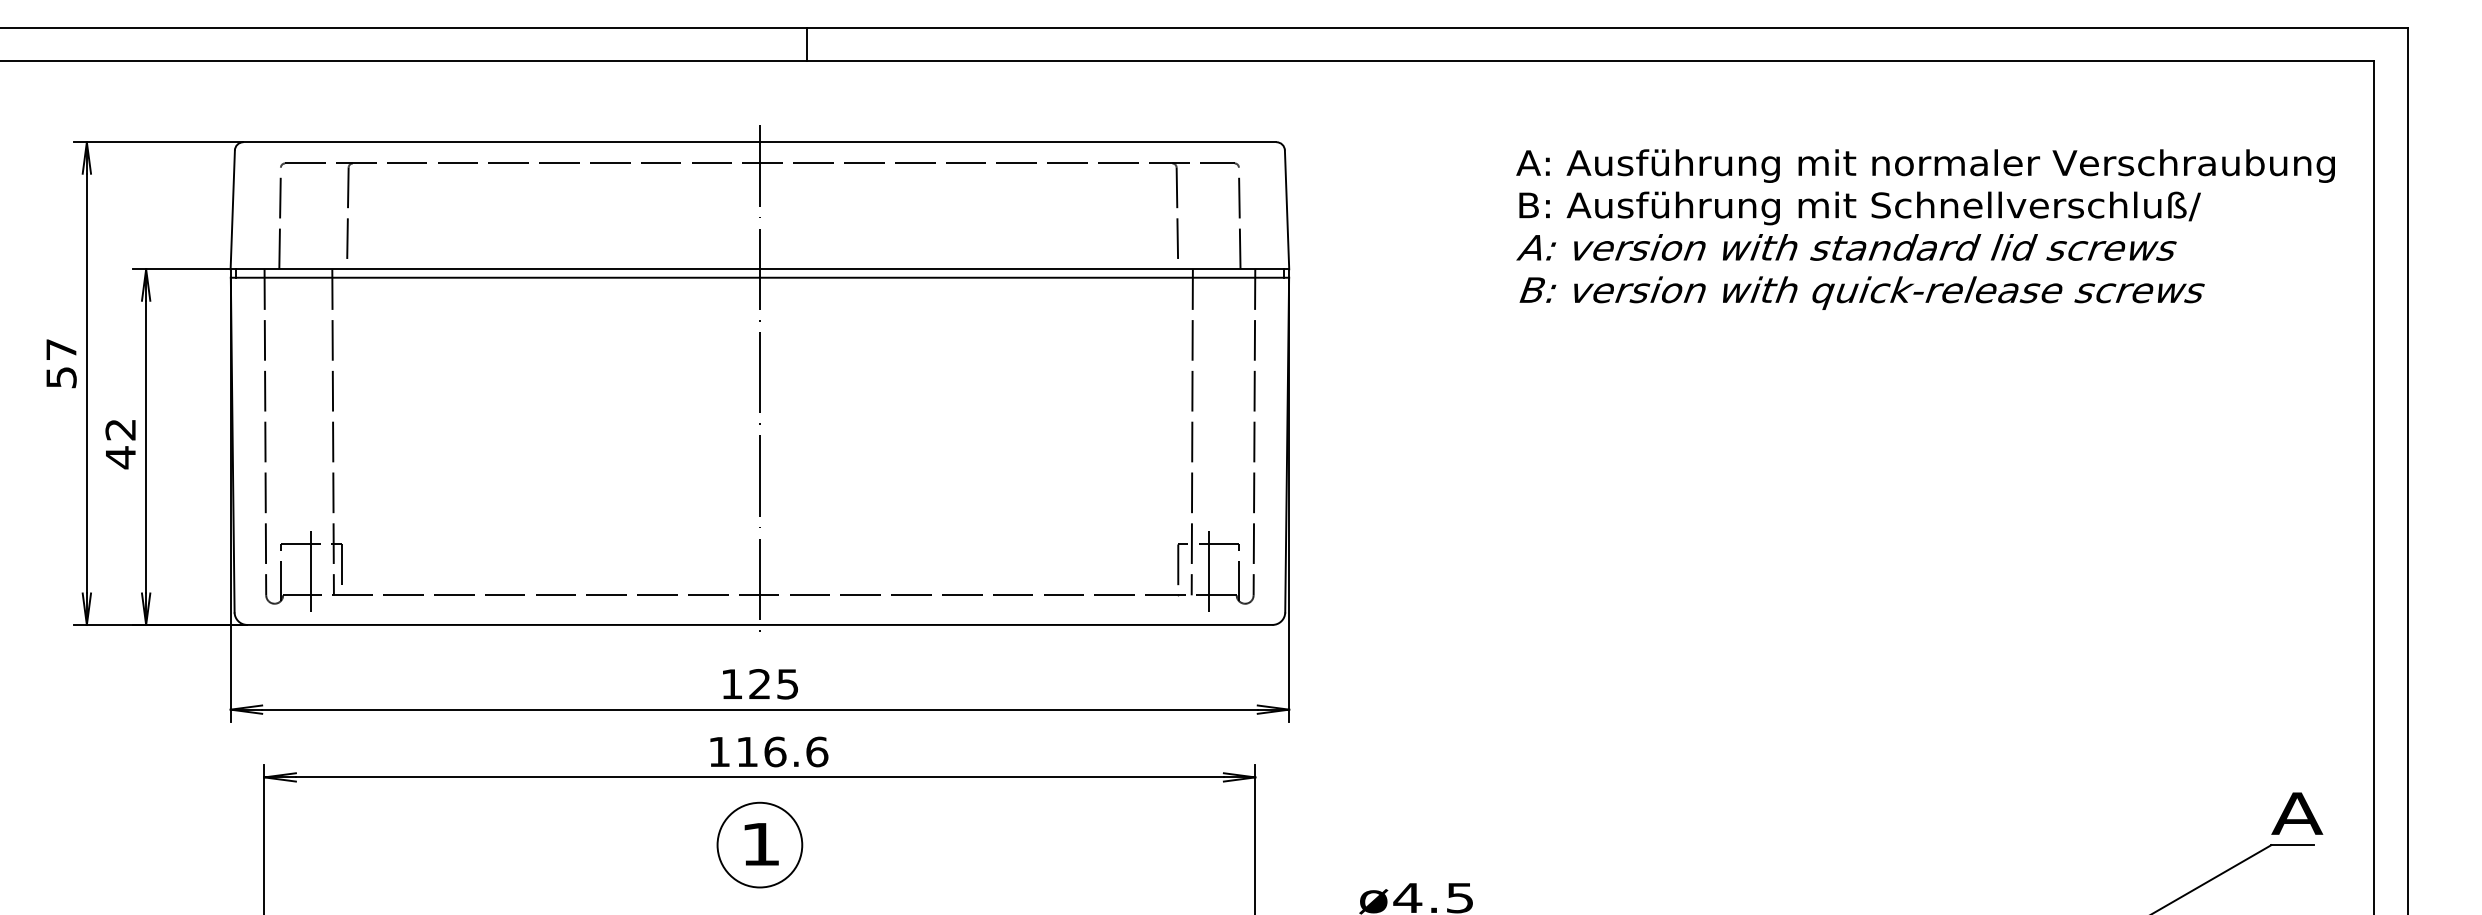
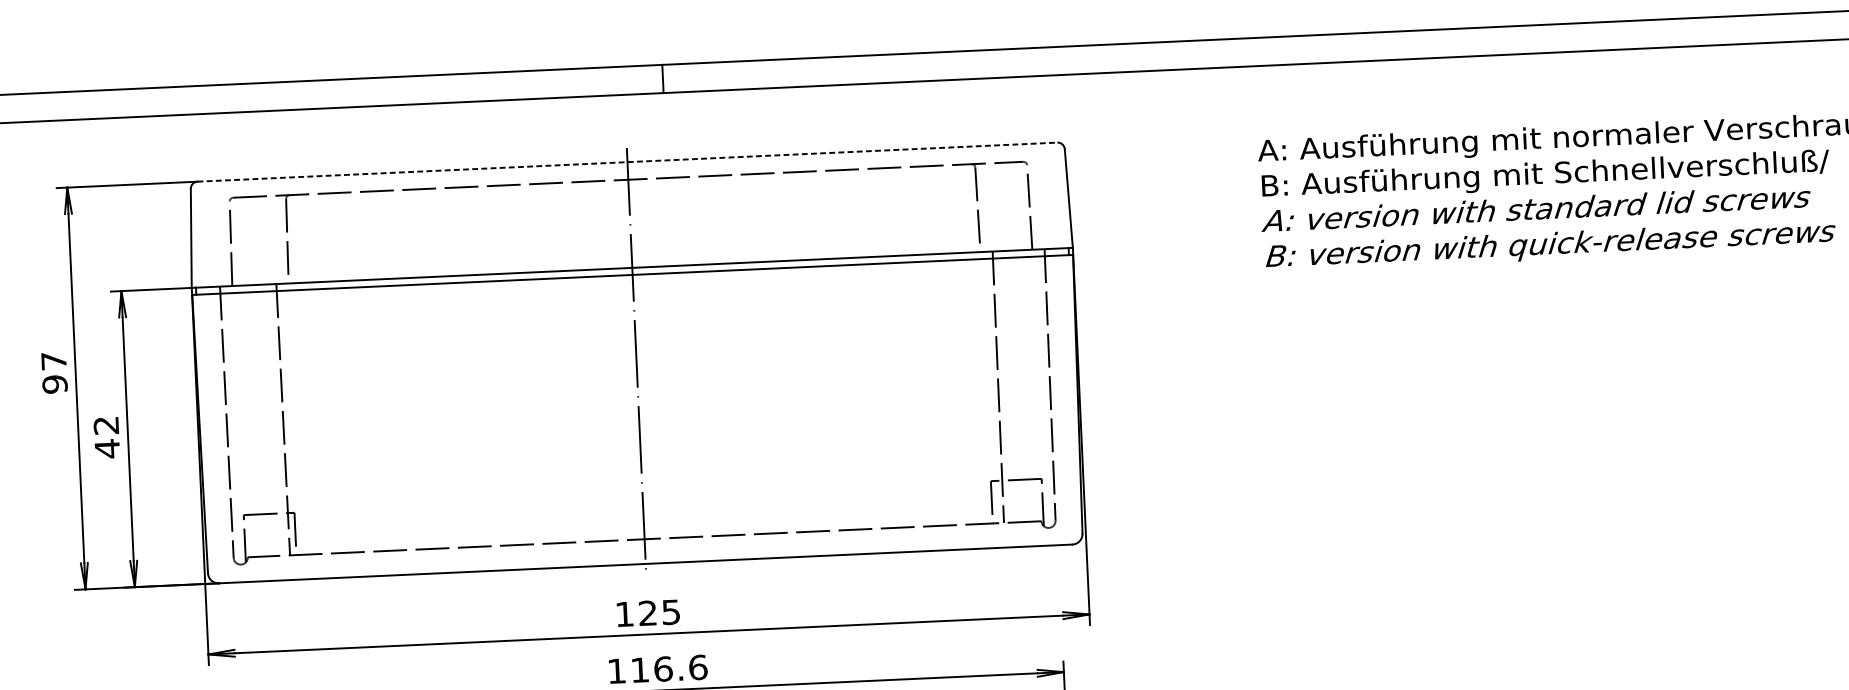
line: (759, 142) -> (627, 162), solid -> dashed
text: (61, 377) -> (55, 384), 57 -> 97
line: (311, 569) -> (270, 534), removed
line: (1208, 569) -> (1017, 500), removed

